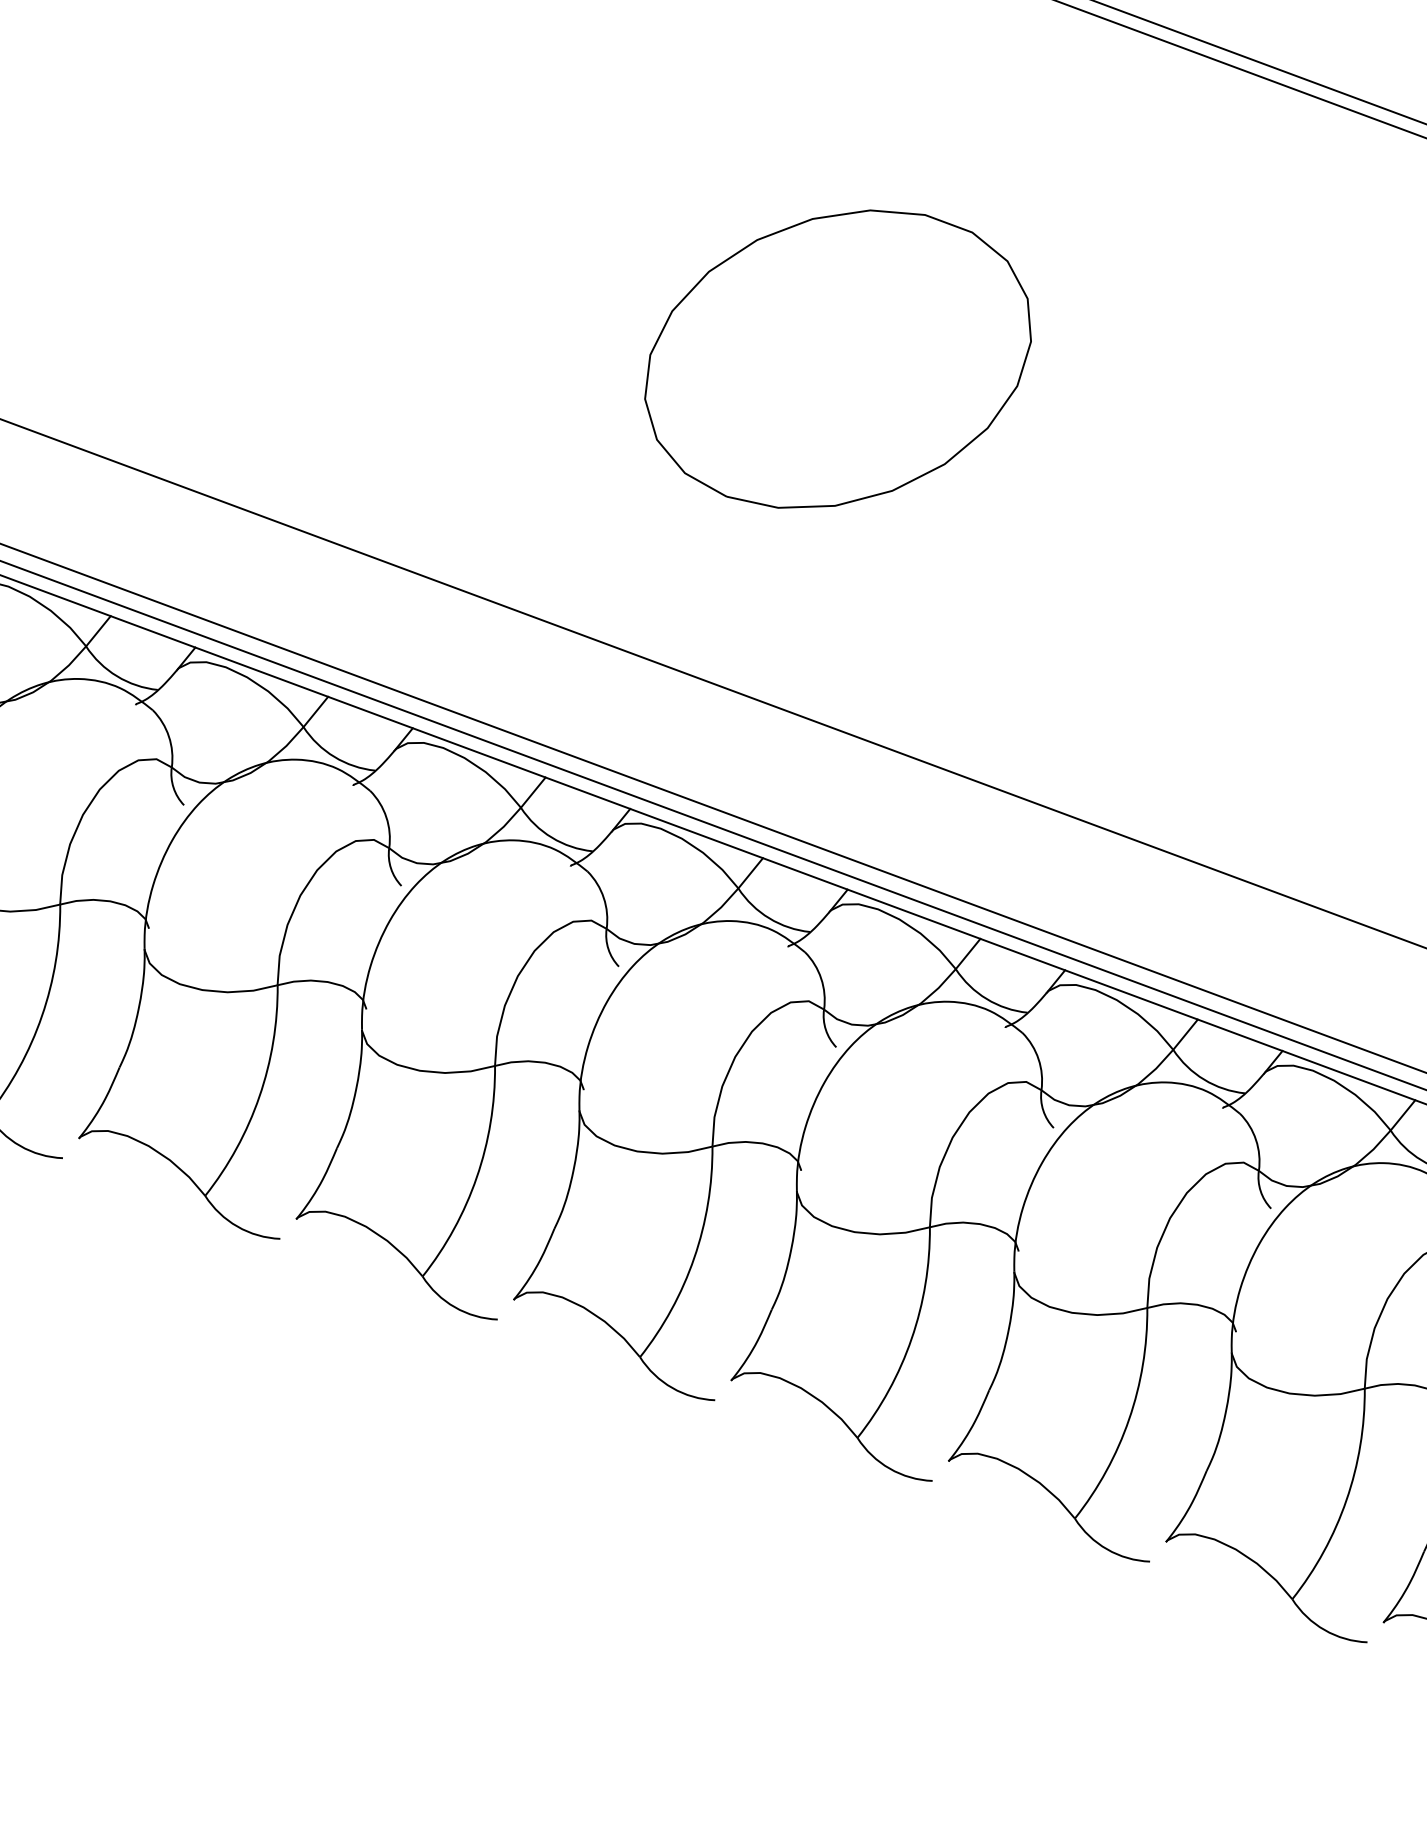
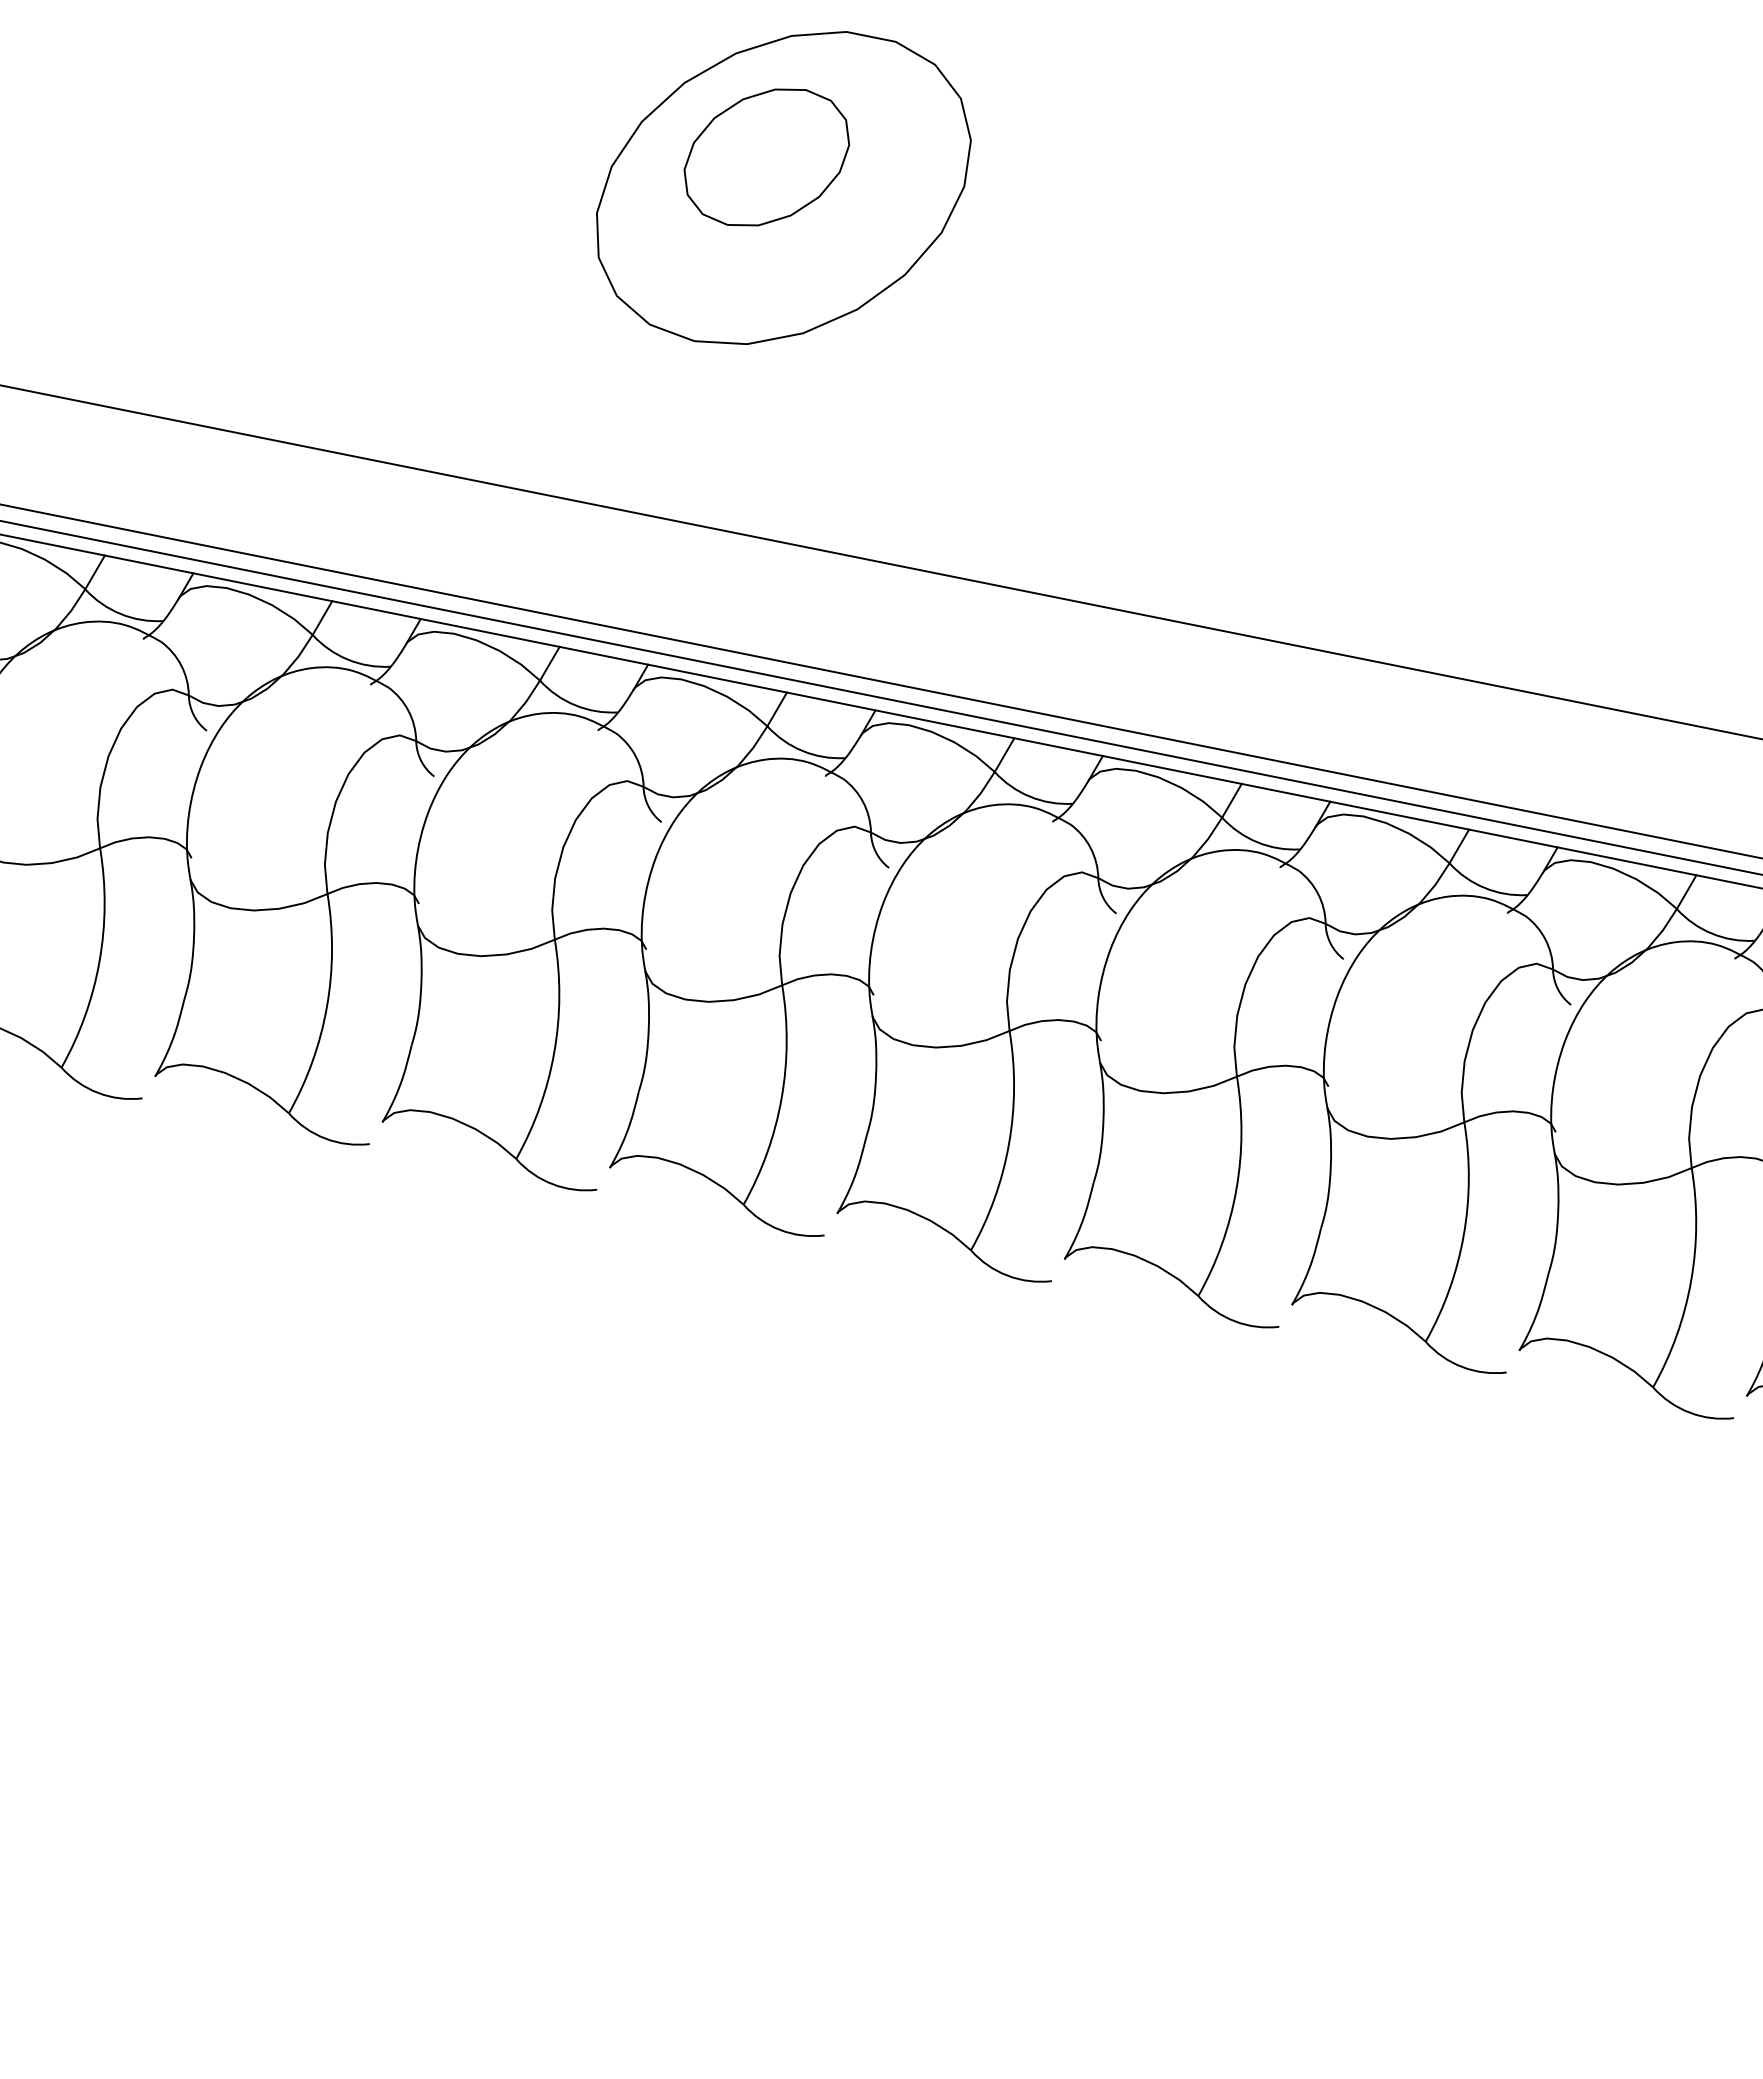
part: (826, 326) -> (766, 157), added

